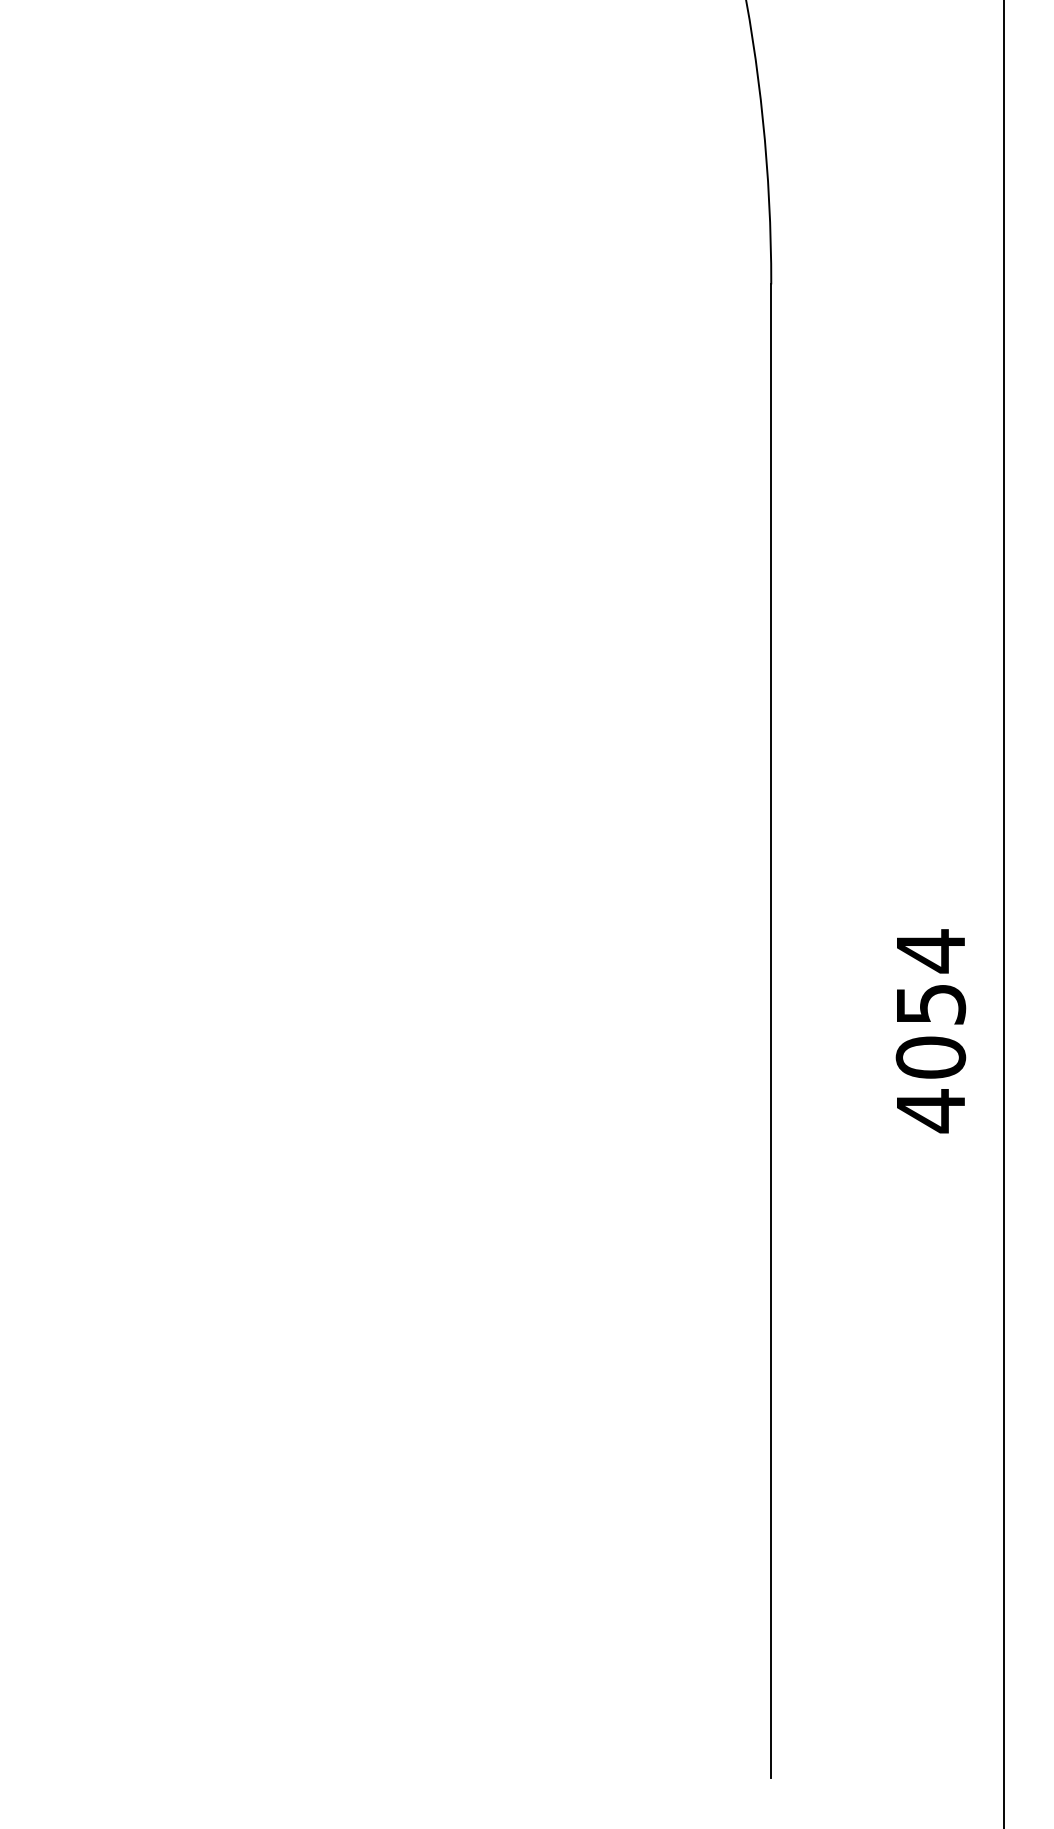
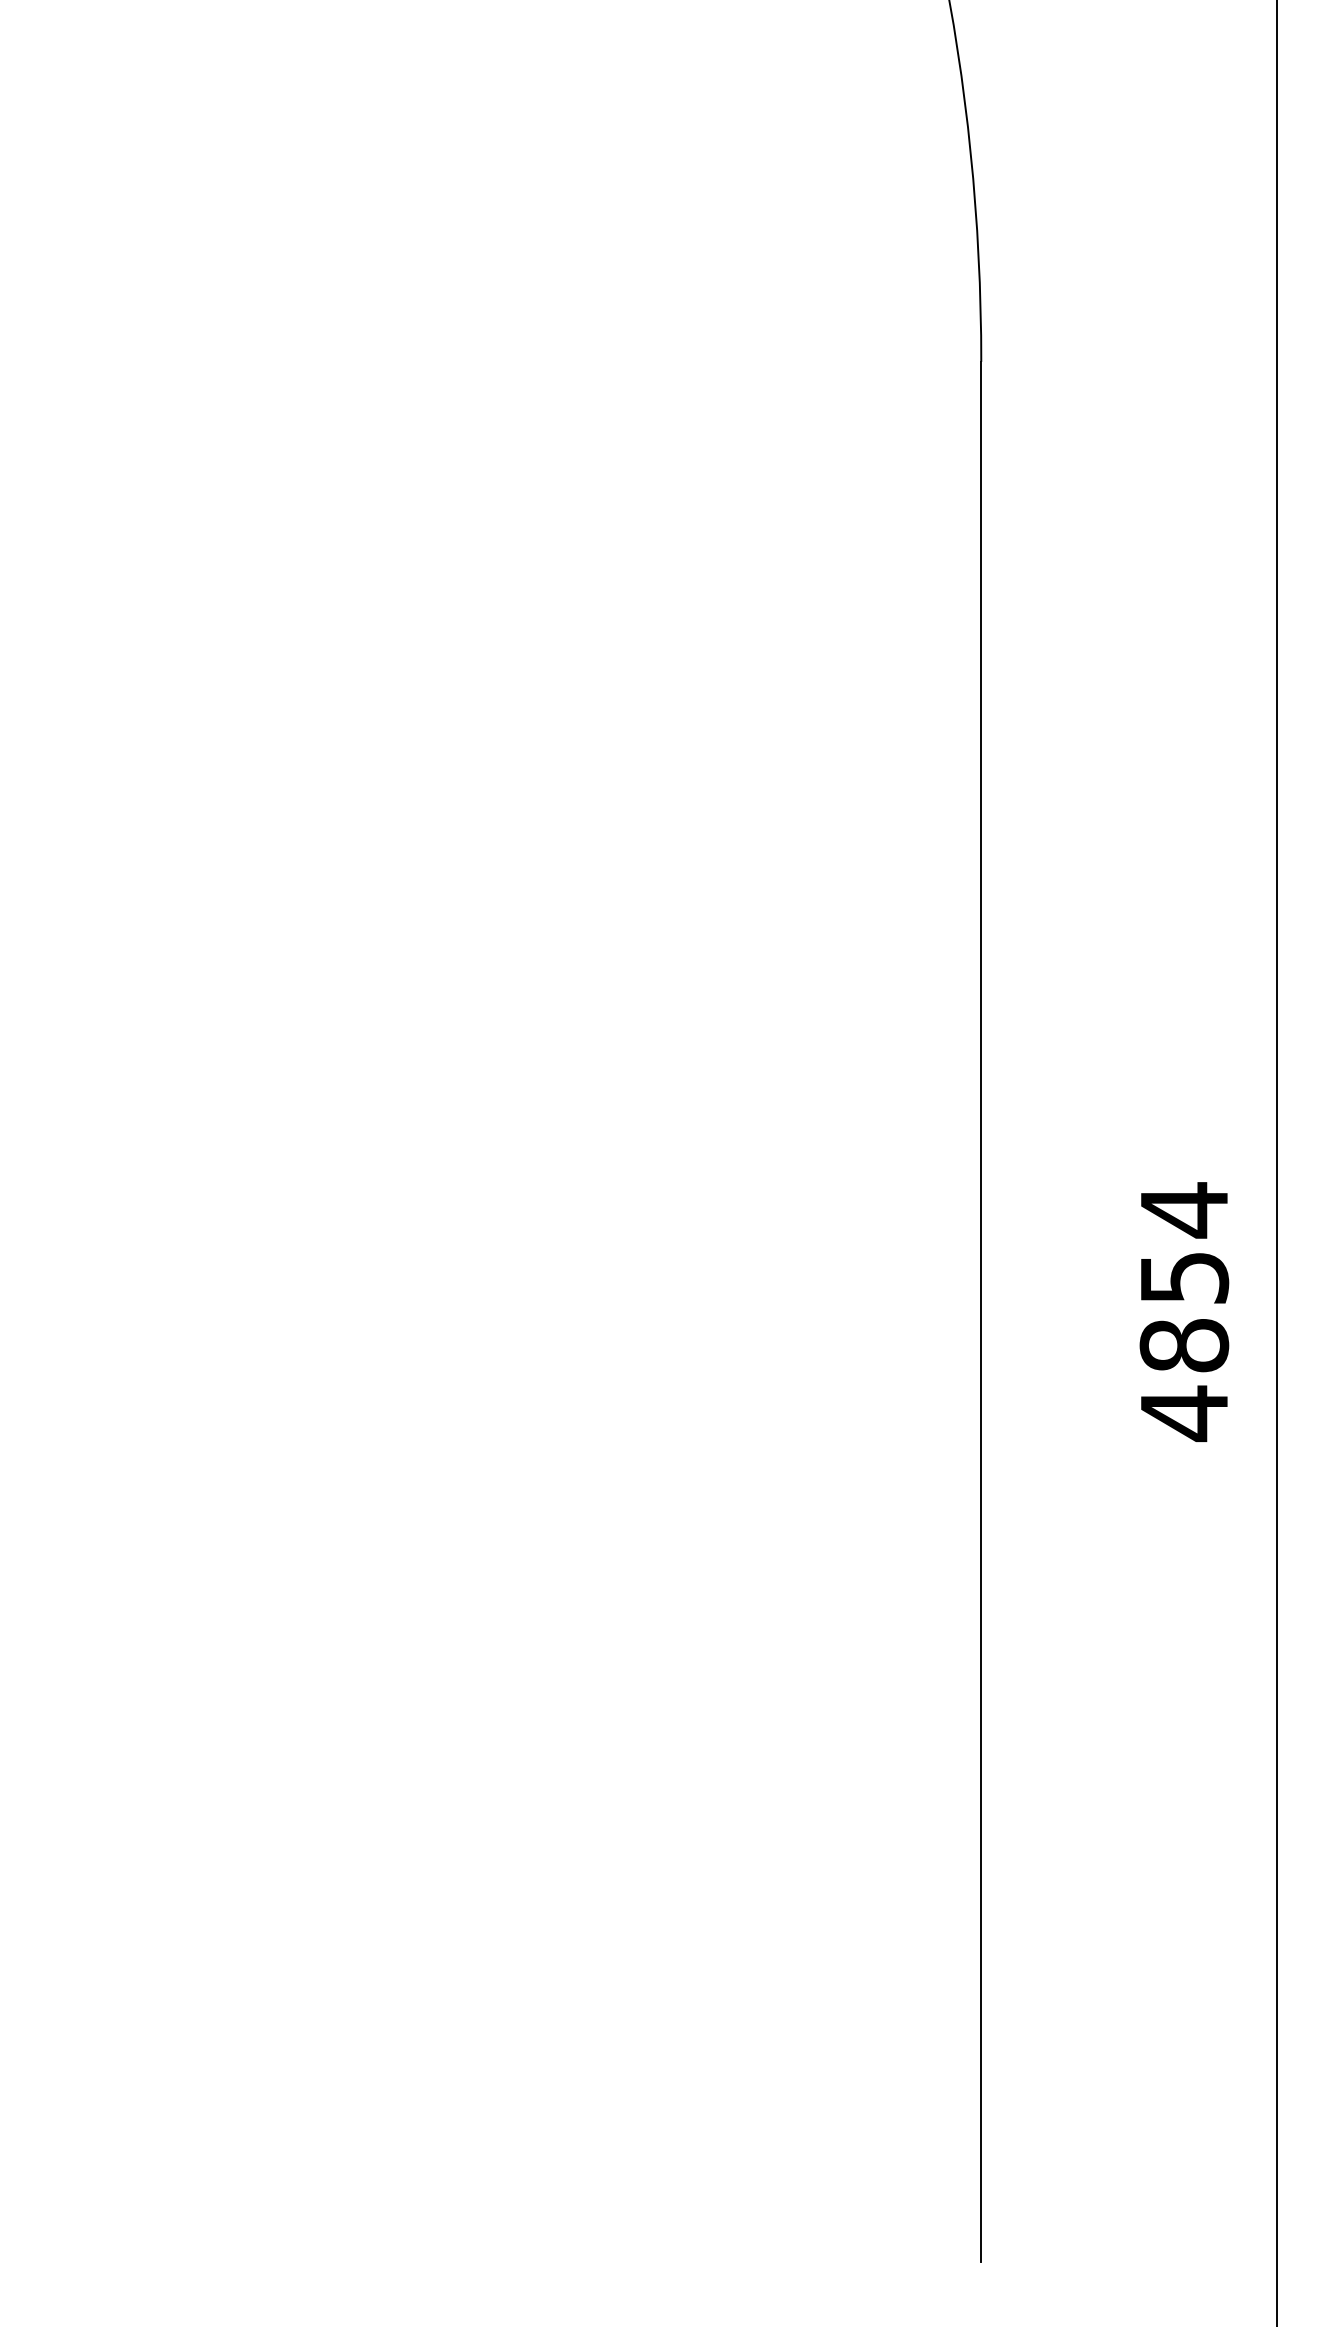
text: (931, 1057) -> (1184, 1345), 4054 -> 4854

